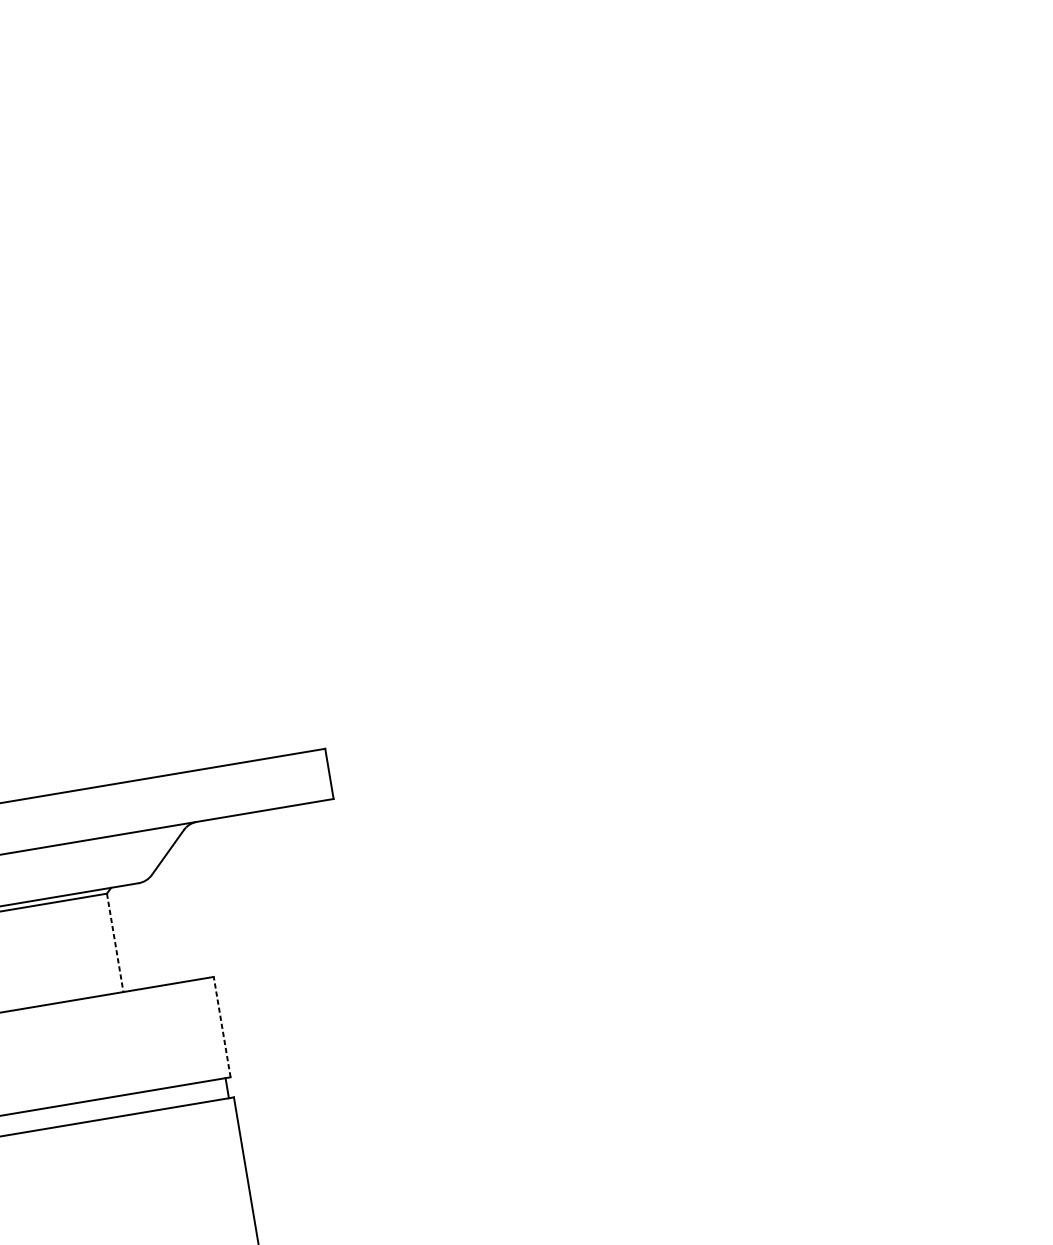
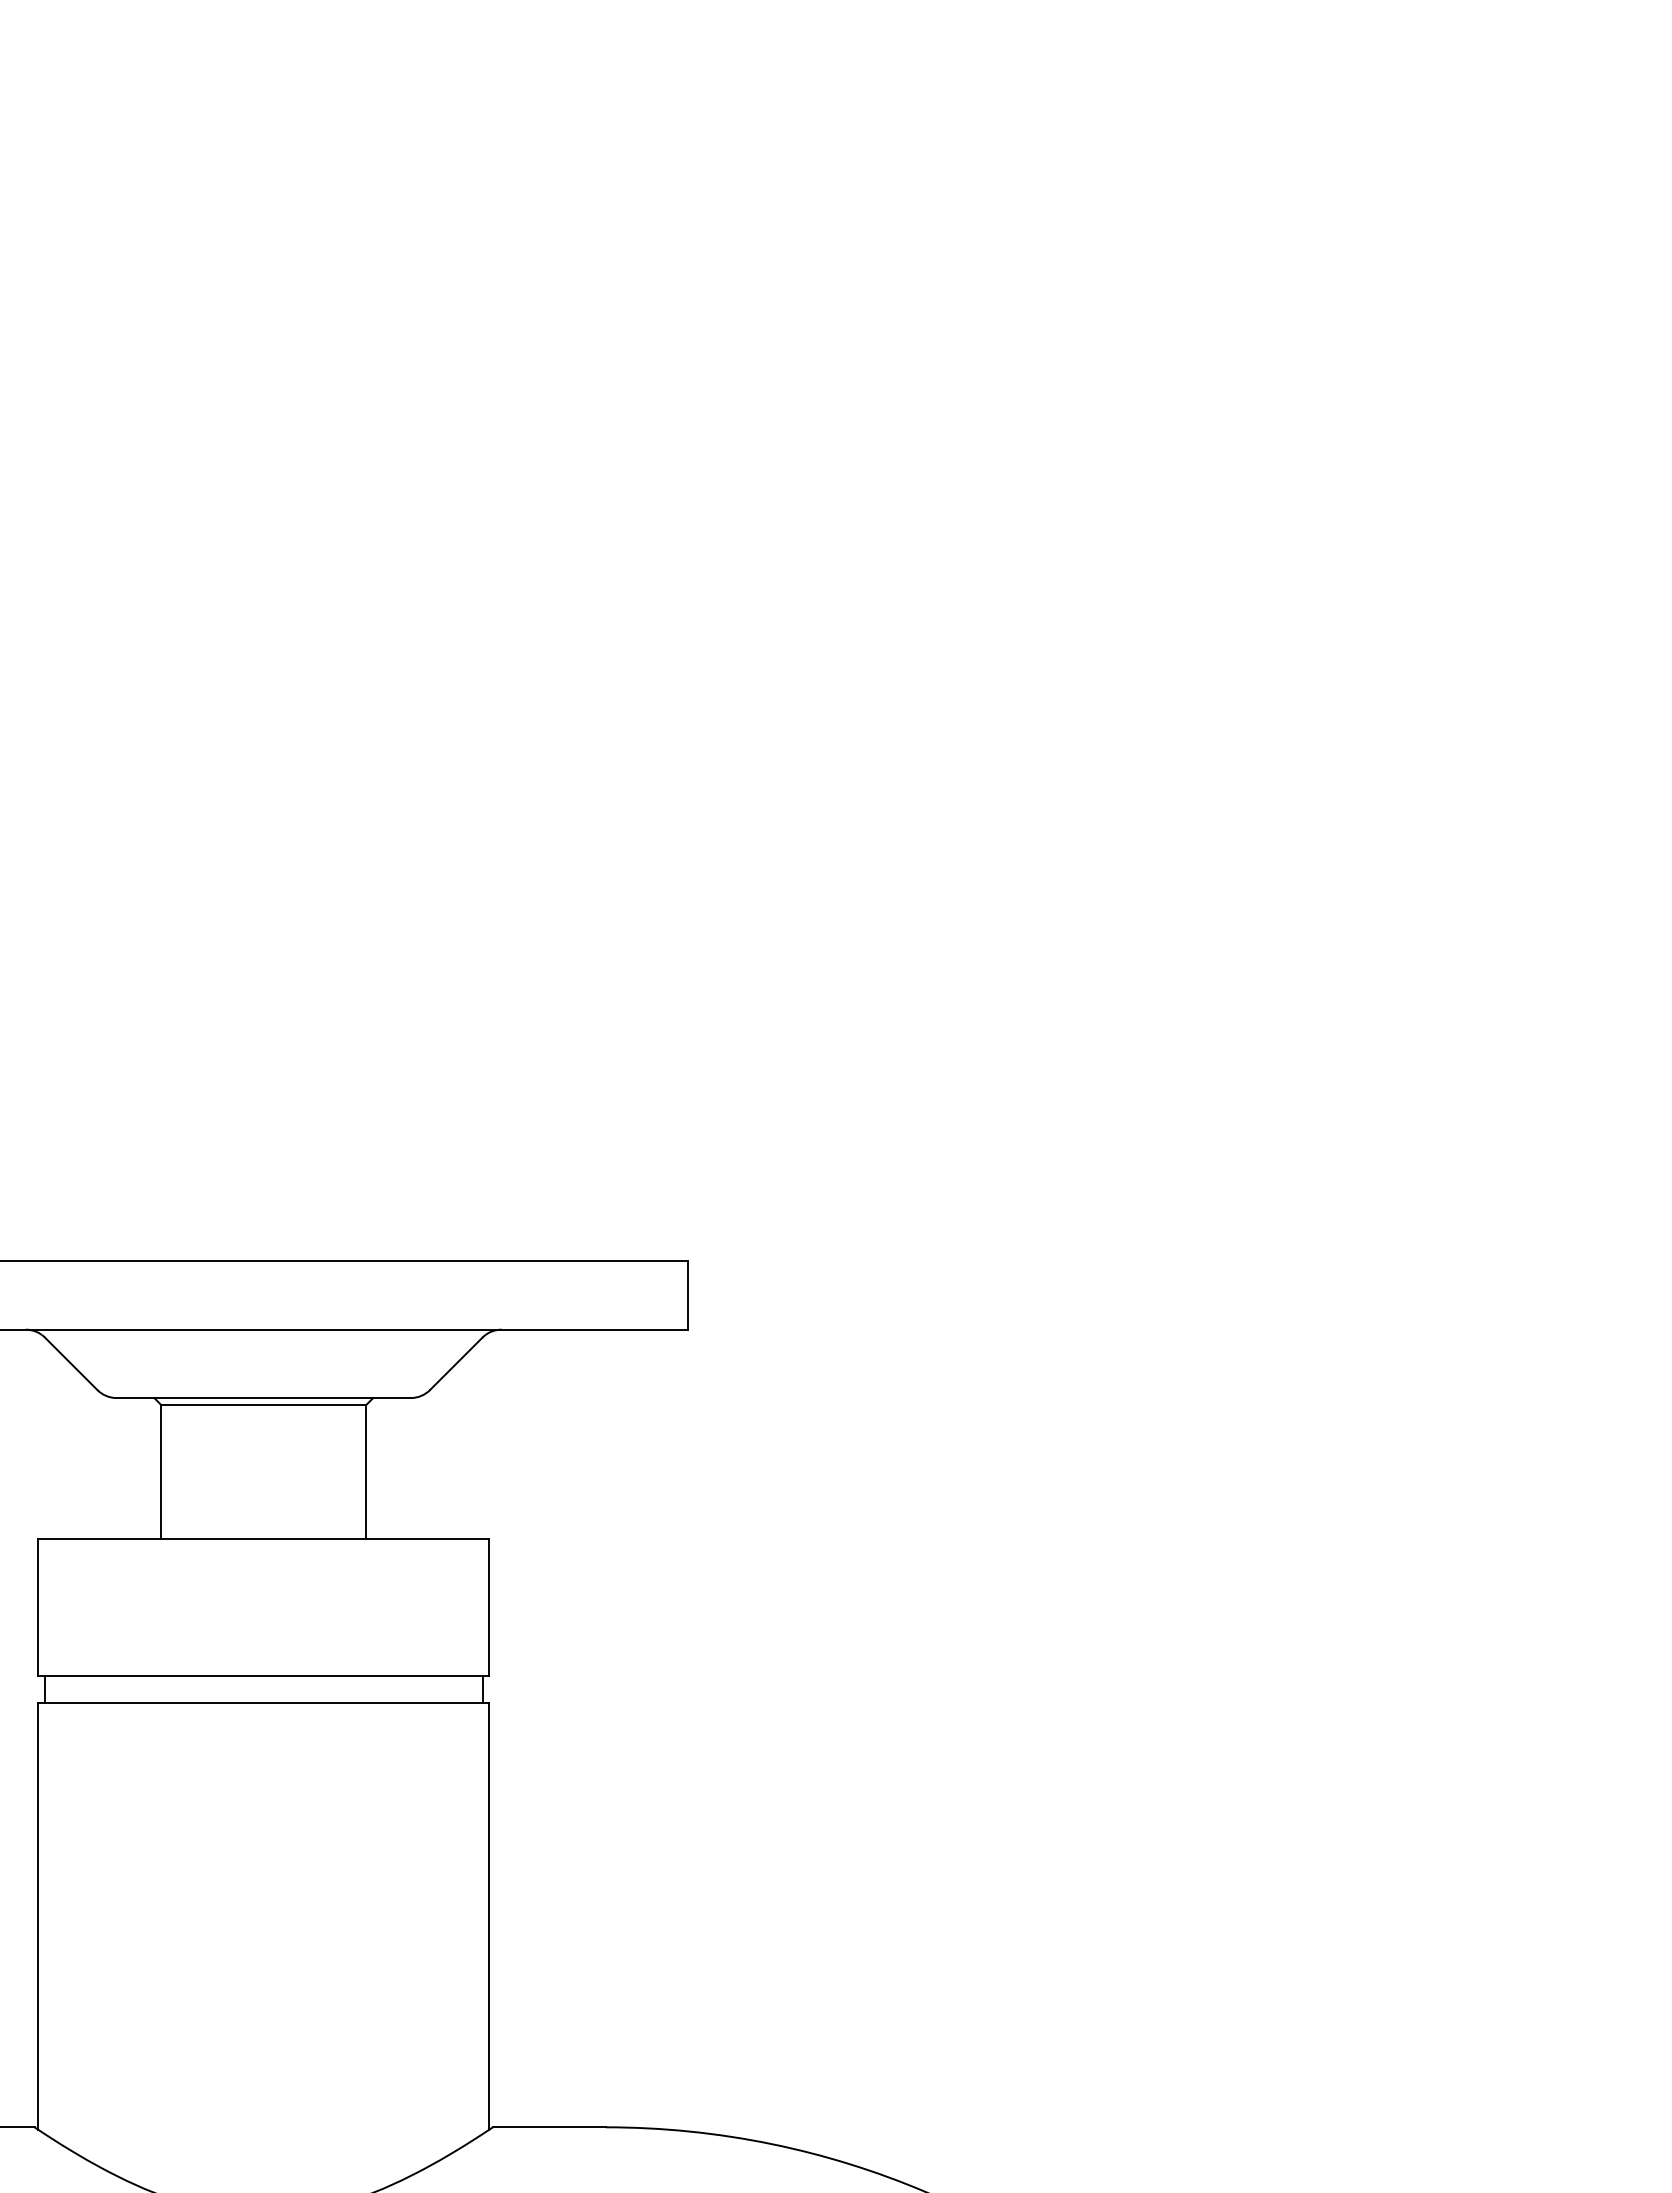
line: (115, 943) -> (366, 1472), dashed -> solid
line: (222, 1026) -> (489, 1606), dashed -> solid

